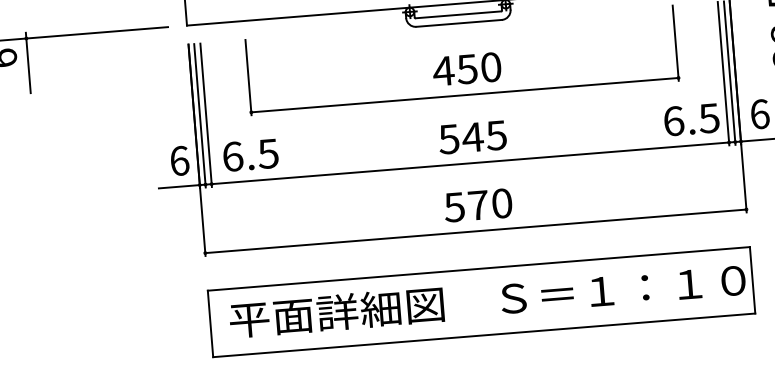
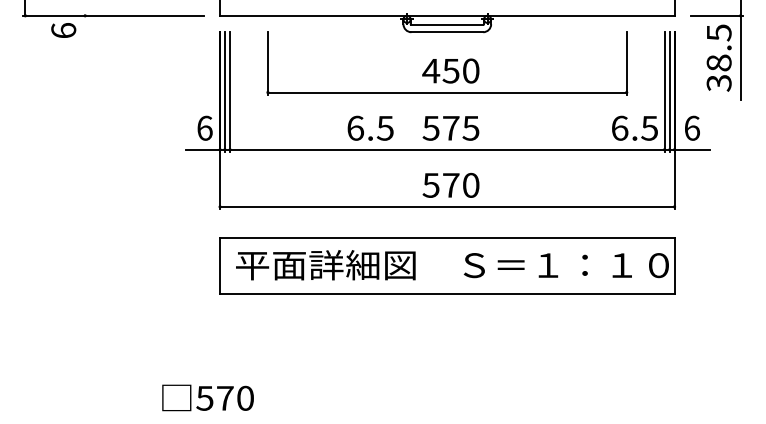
line: (28, 63) -> (85, 36), removed
text: (473, 137) -> (451, 128), 545 -> 575
text: (250, 154) -> (370, 127), moved

